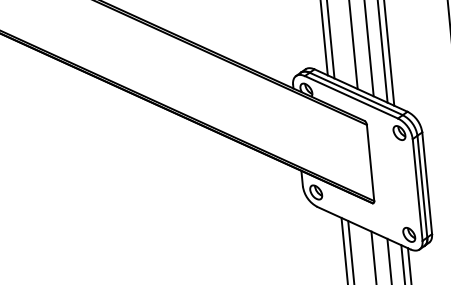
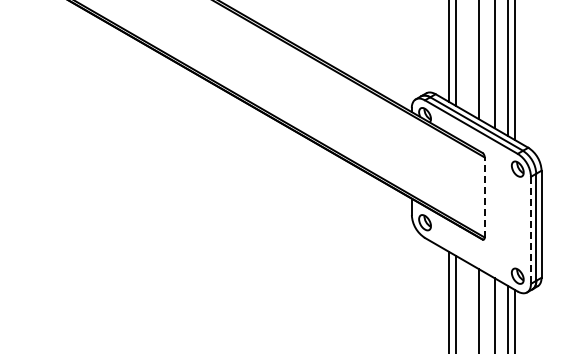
line: (370, 162) -> (484, 196), solid -> dashed
line: (418, 190) -> (531, 230), solid -> dashed

